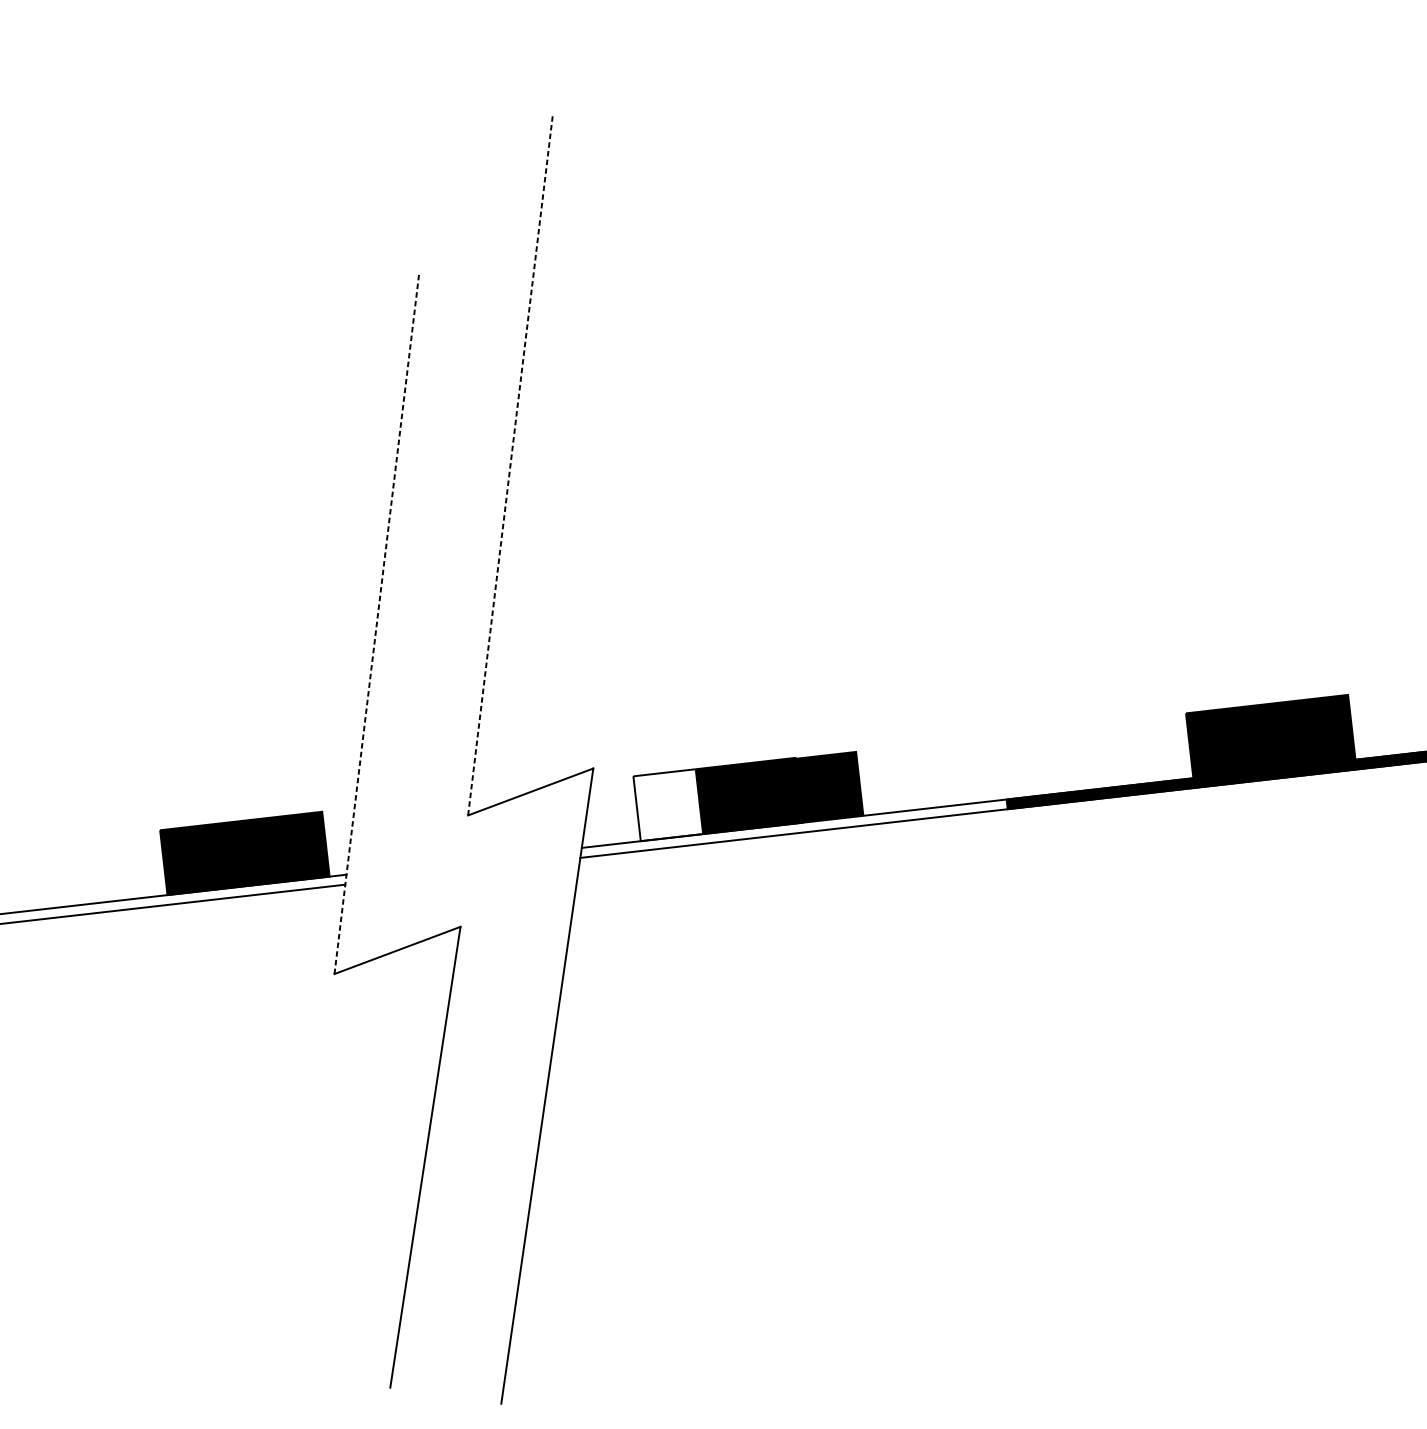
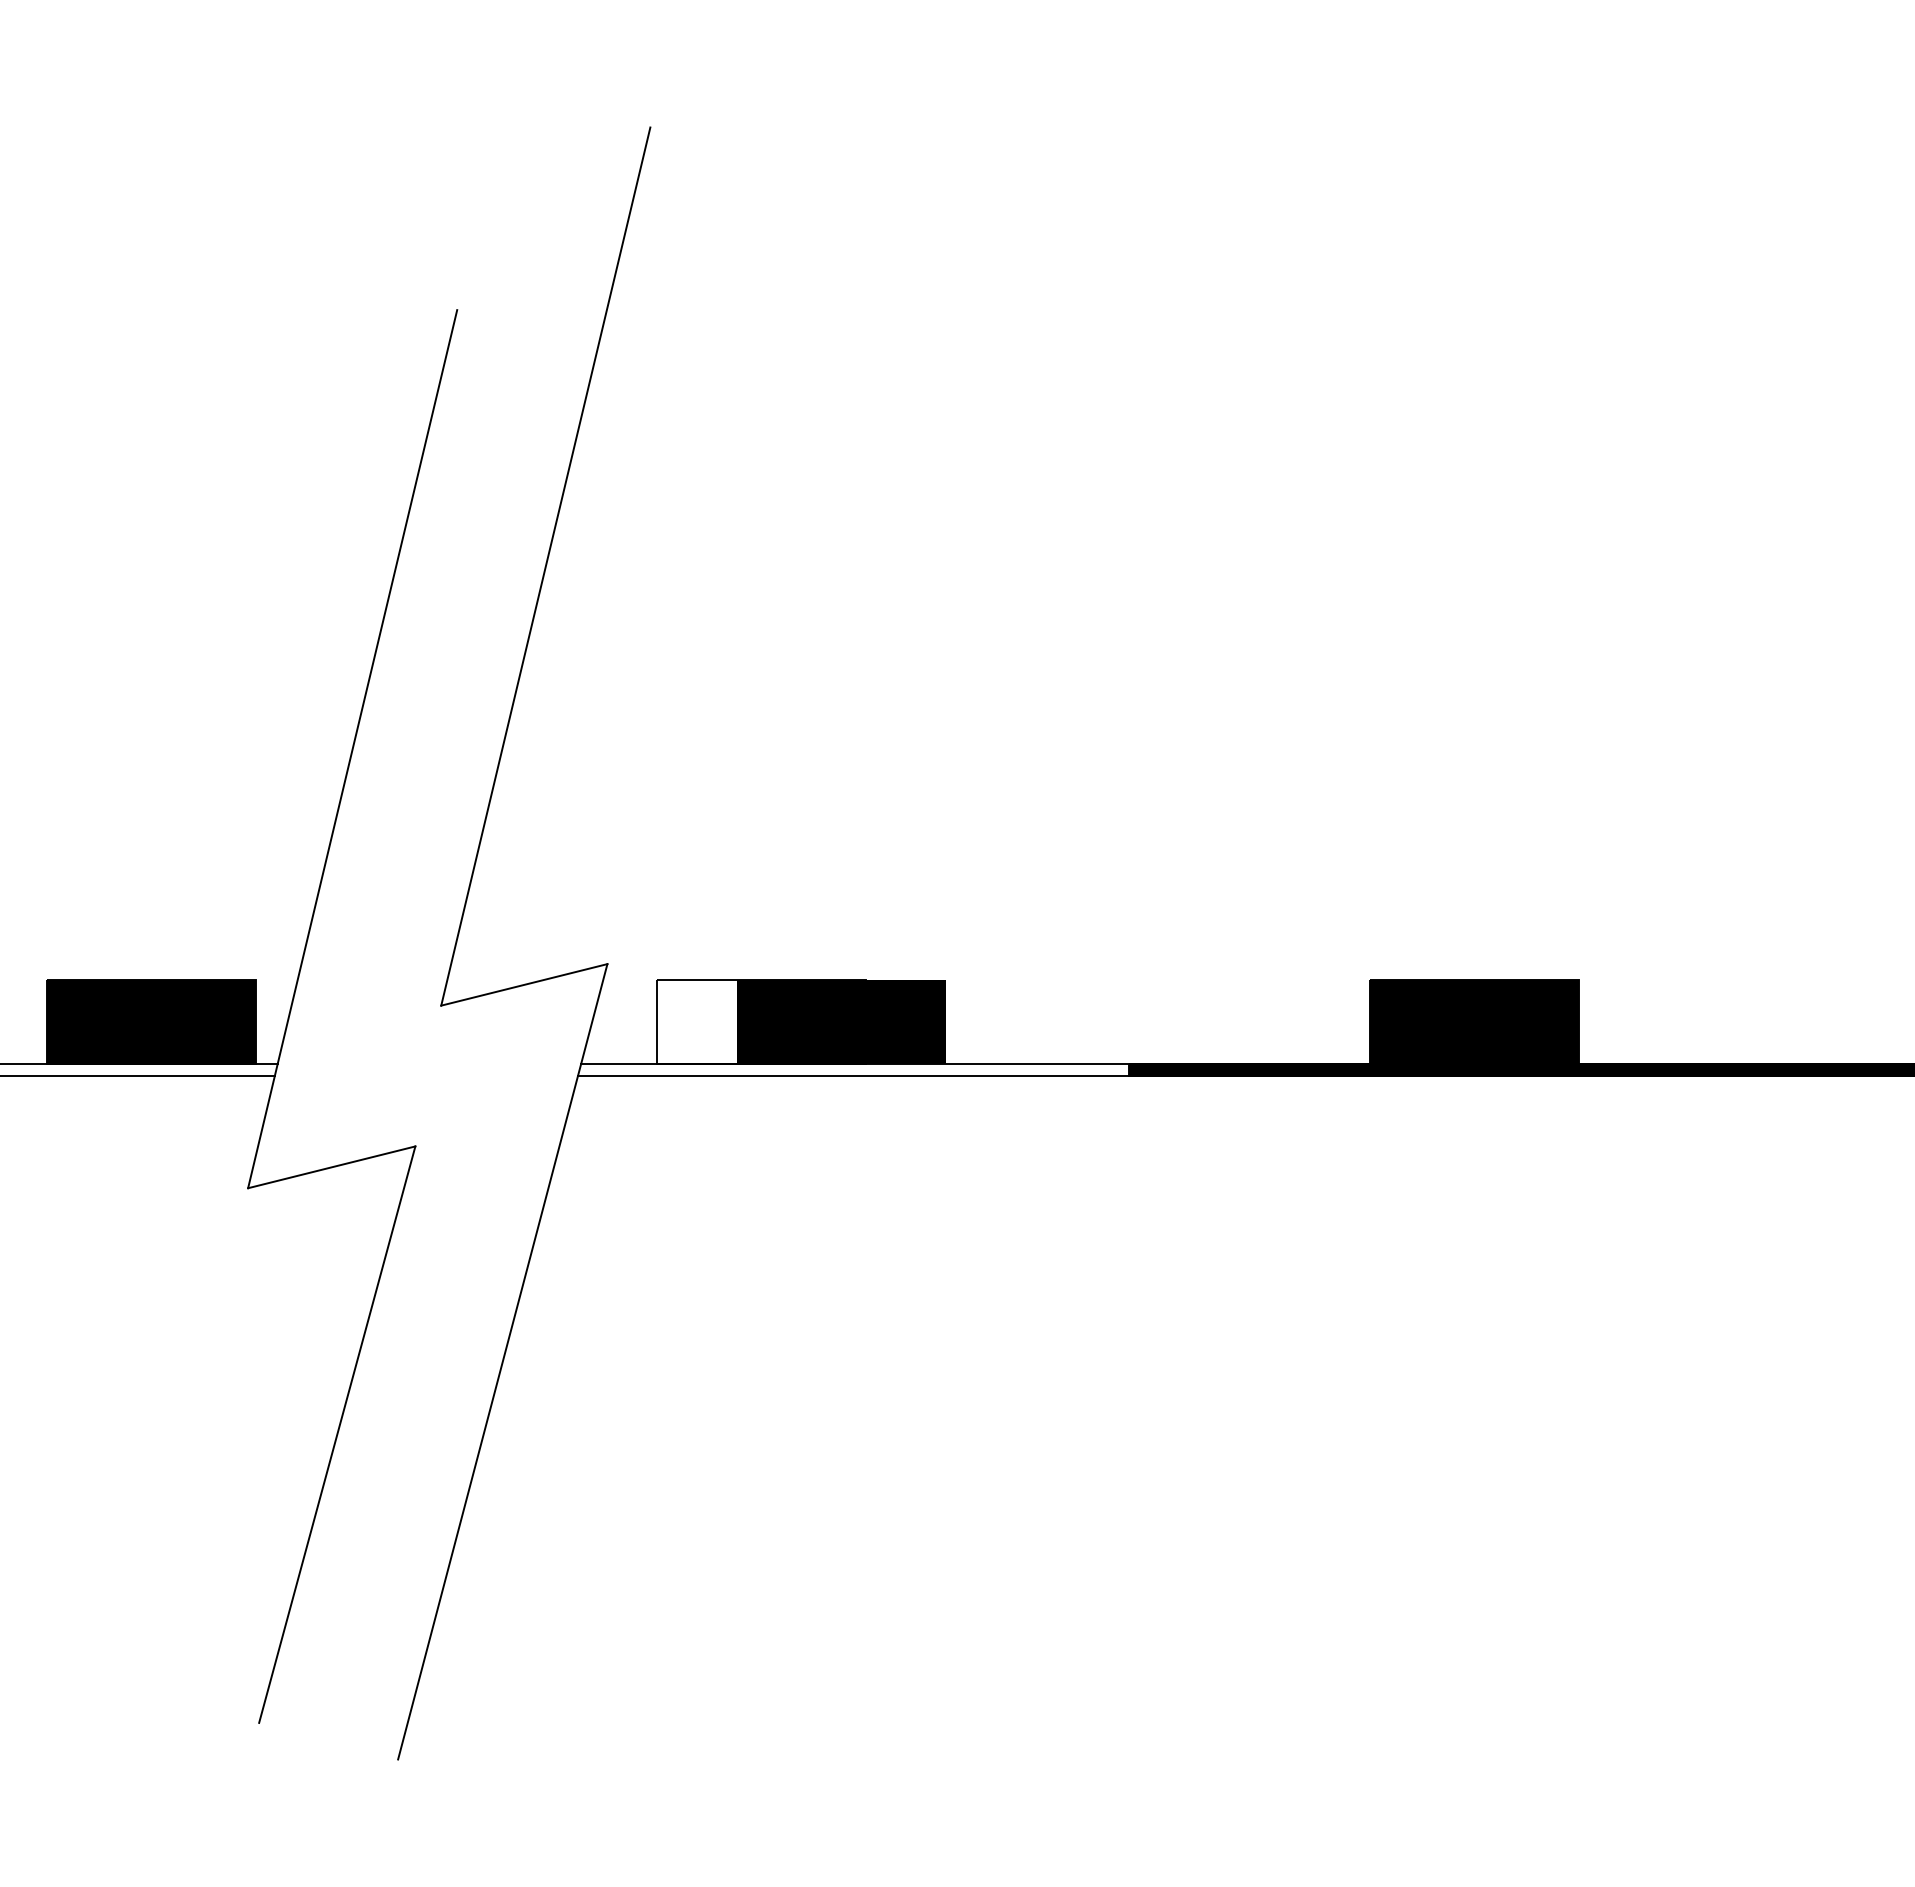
line: (510, 465) -> (545, 566), dashed -> solid
line: (376, 623) -> (352, 748), dashed -> solid

